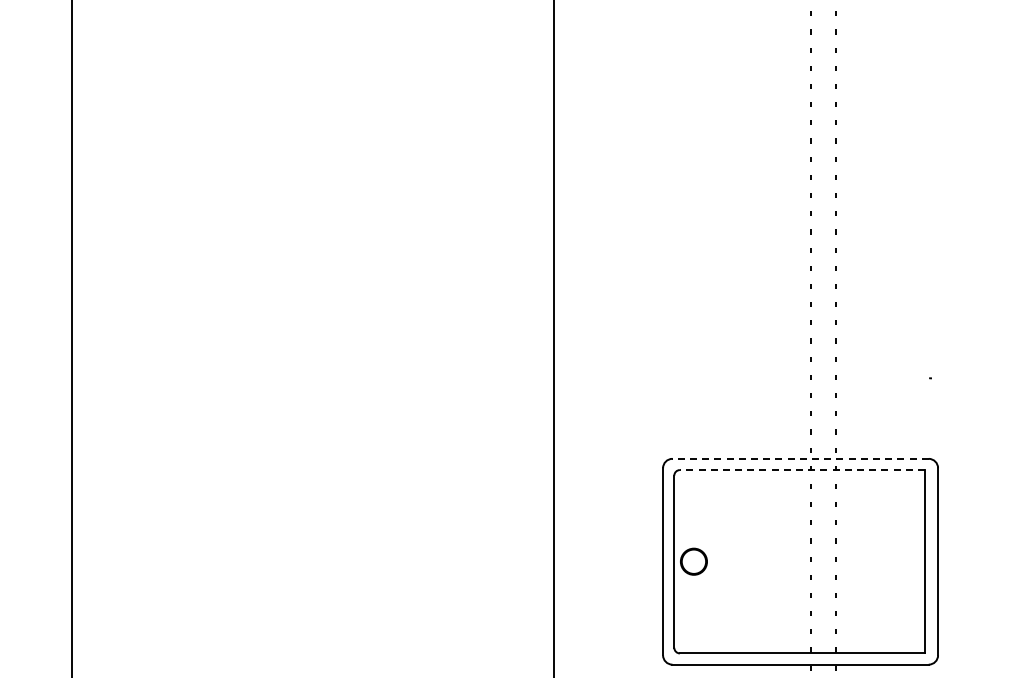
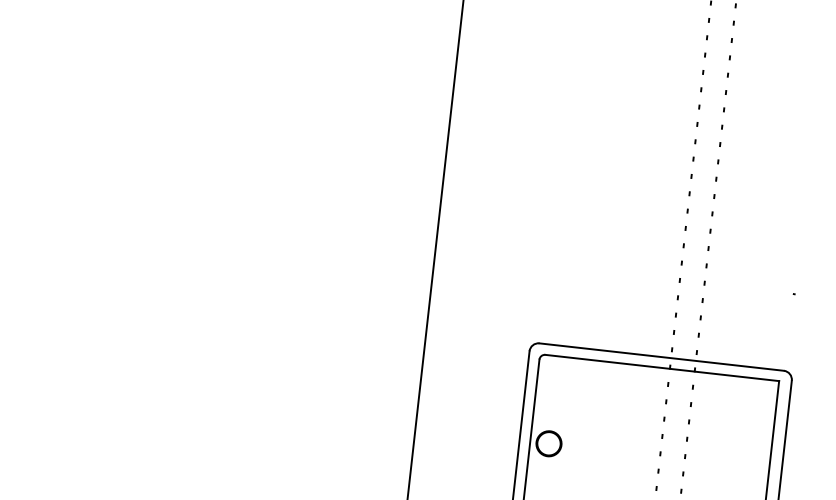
line: (800, 458) -> (661, 356), dashed -> solid
line: (802, 470) -> (662, 368), dashed -> solid

